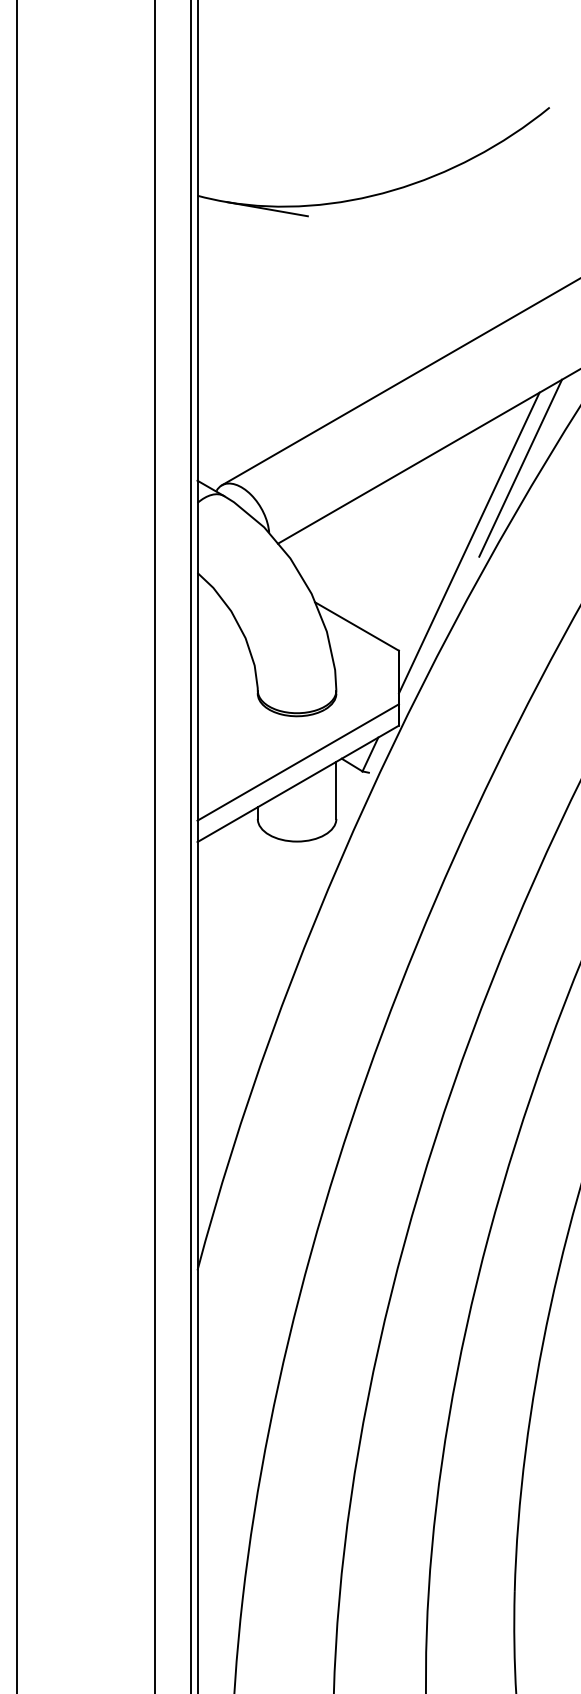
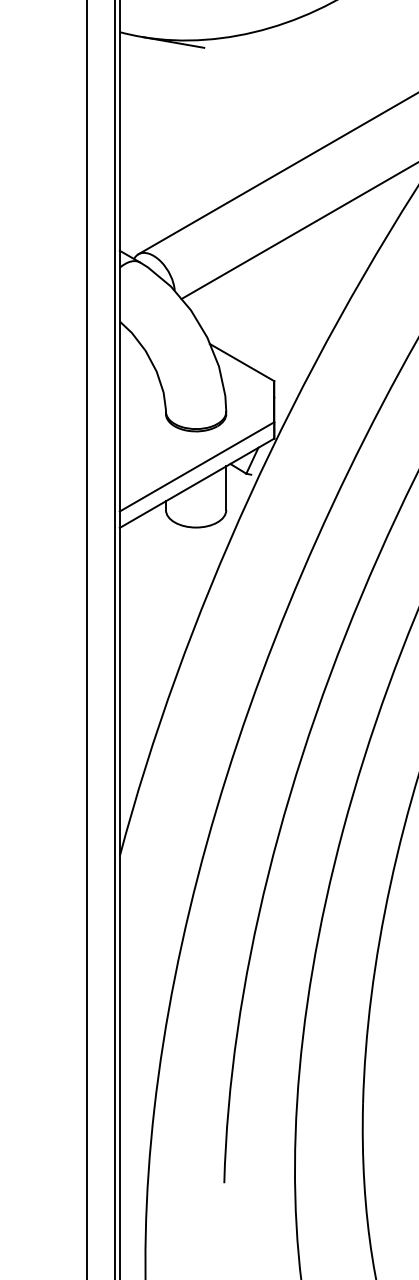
line: (520, 467) -> (367, 240), removed
line: (468, 542) -> (327, 298), removed

